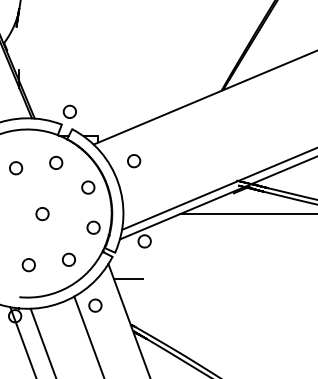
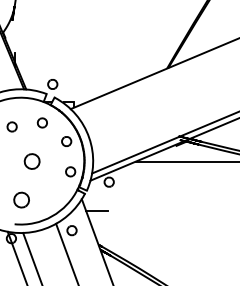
part: (133, 161) -> (100, 121), removed
part: (41, 214) -> (31, 161), size x1.6
part: (68, 259) -> (51, 195), removed
part: (28, 264) -> (21, 199), size x1.6

